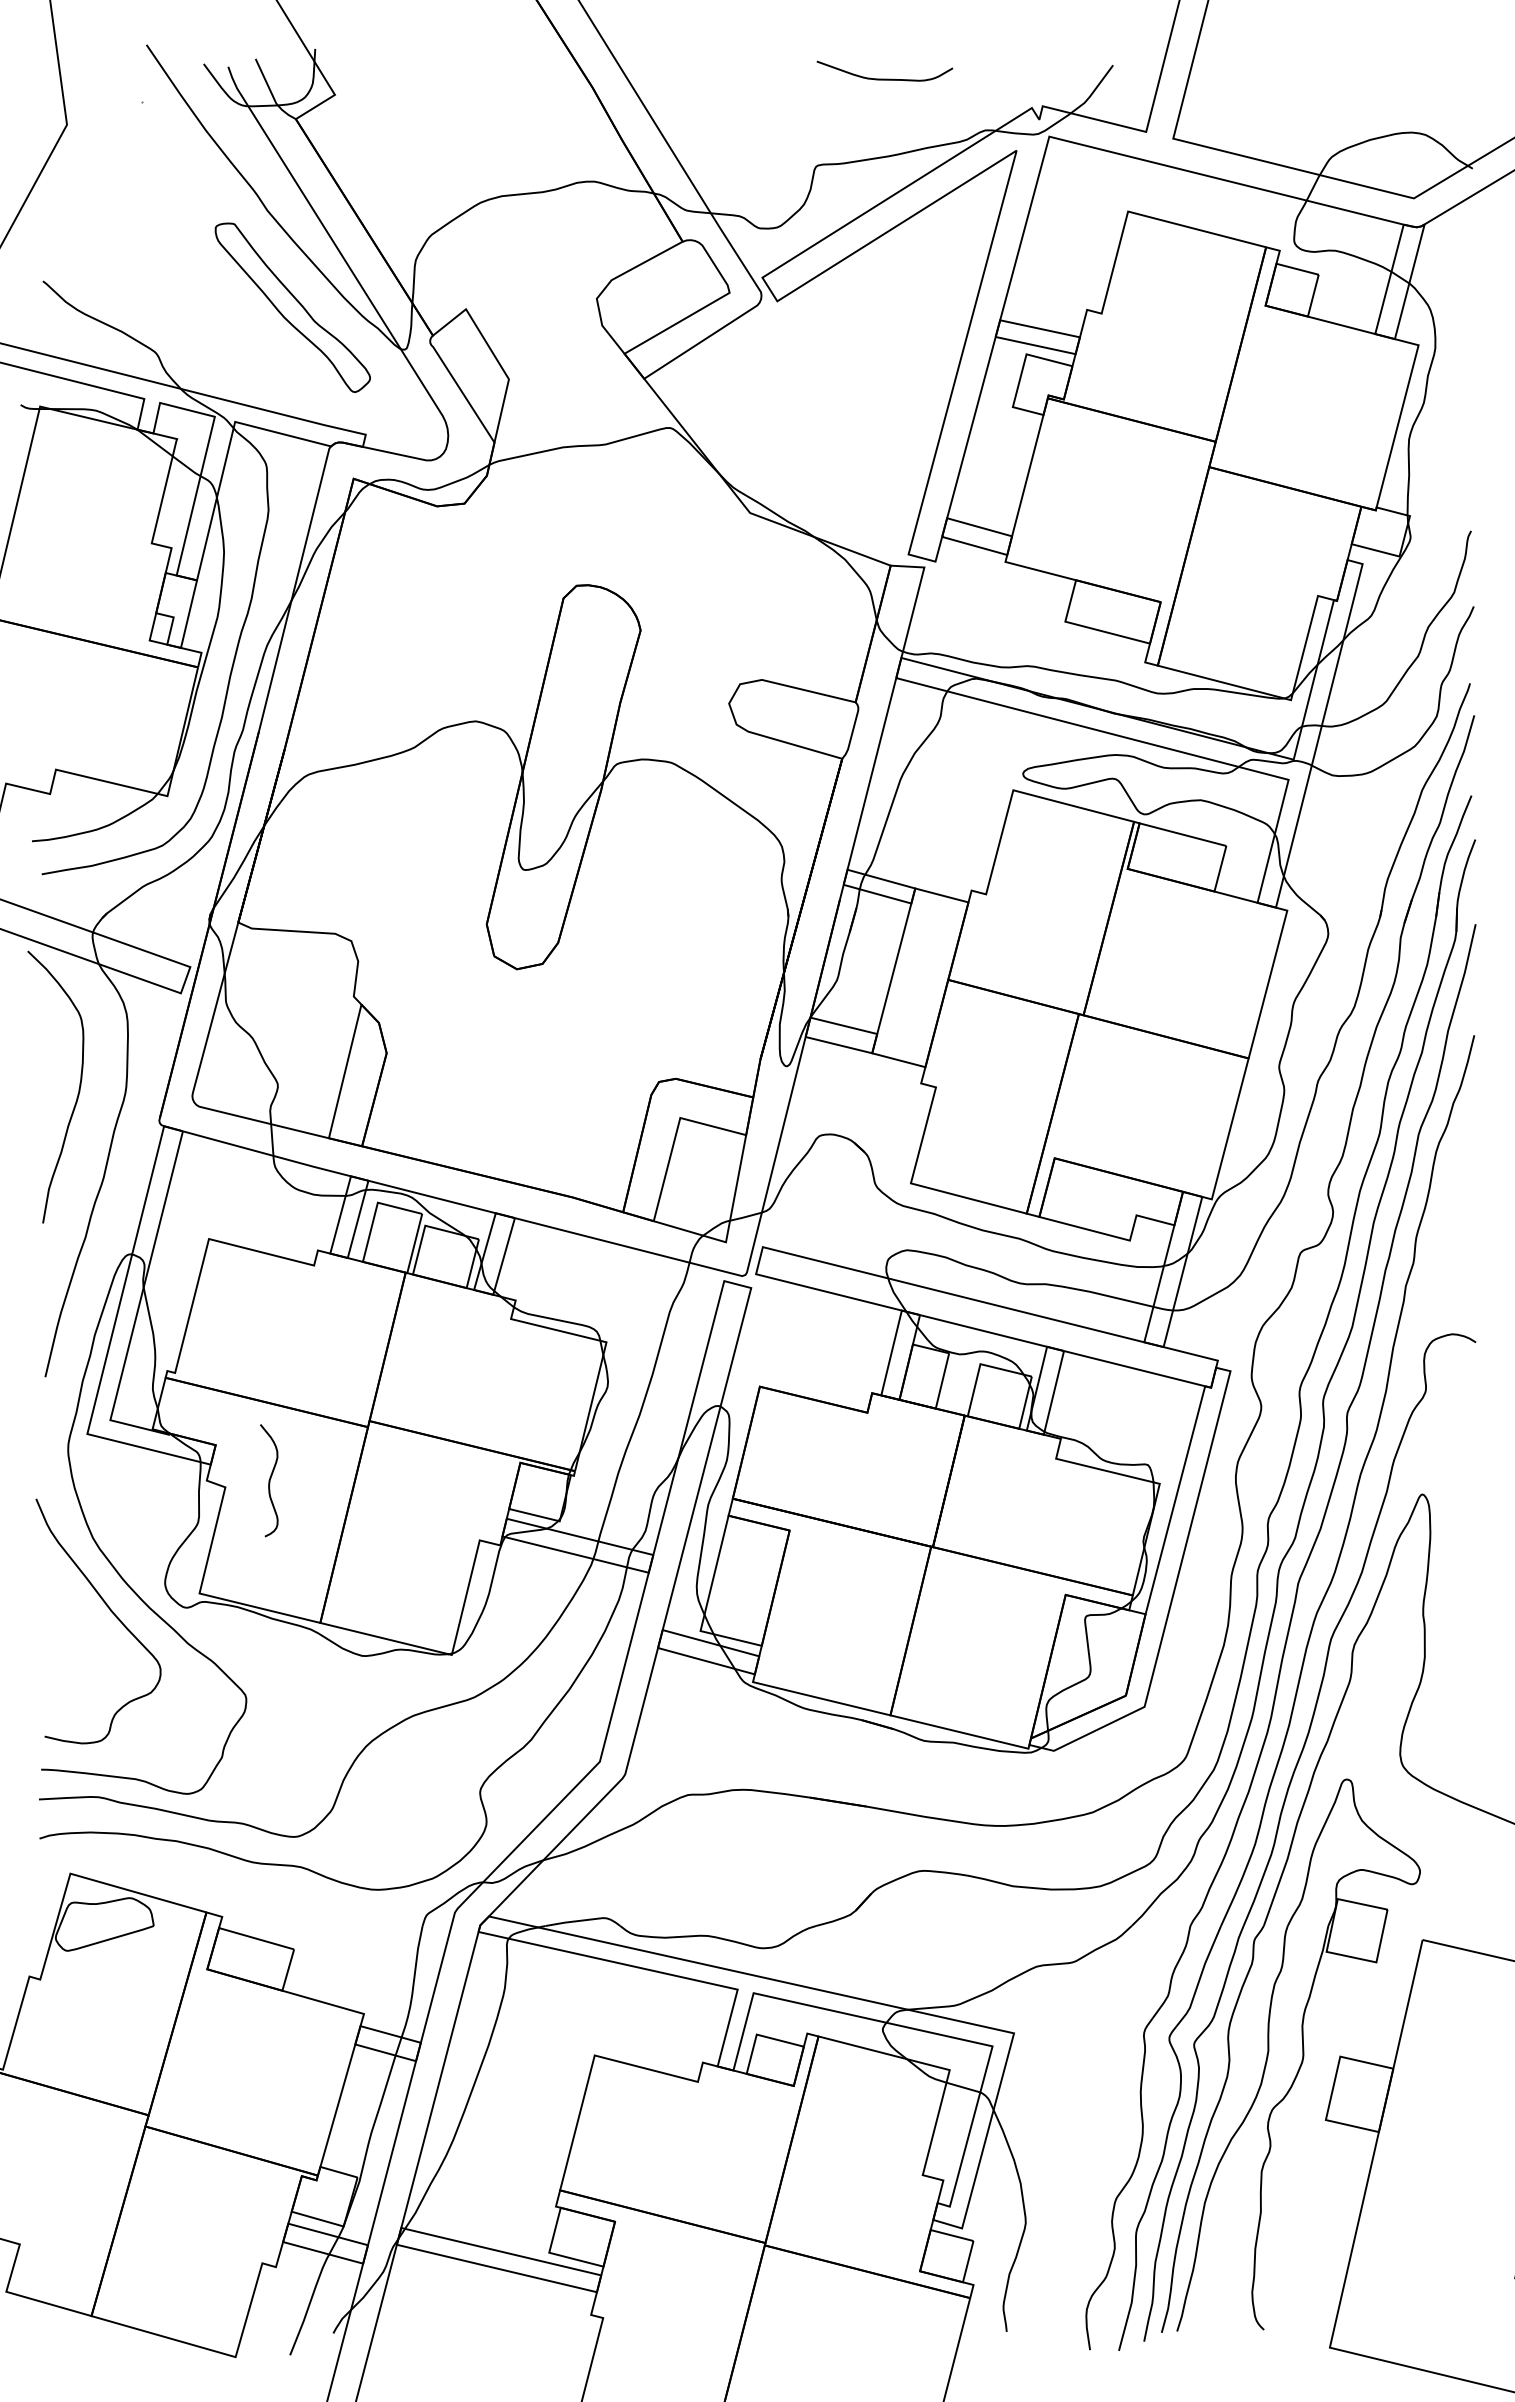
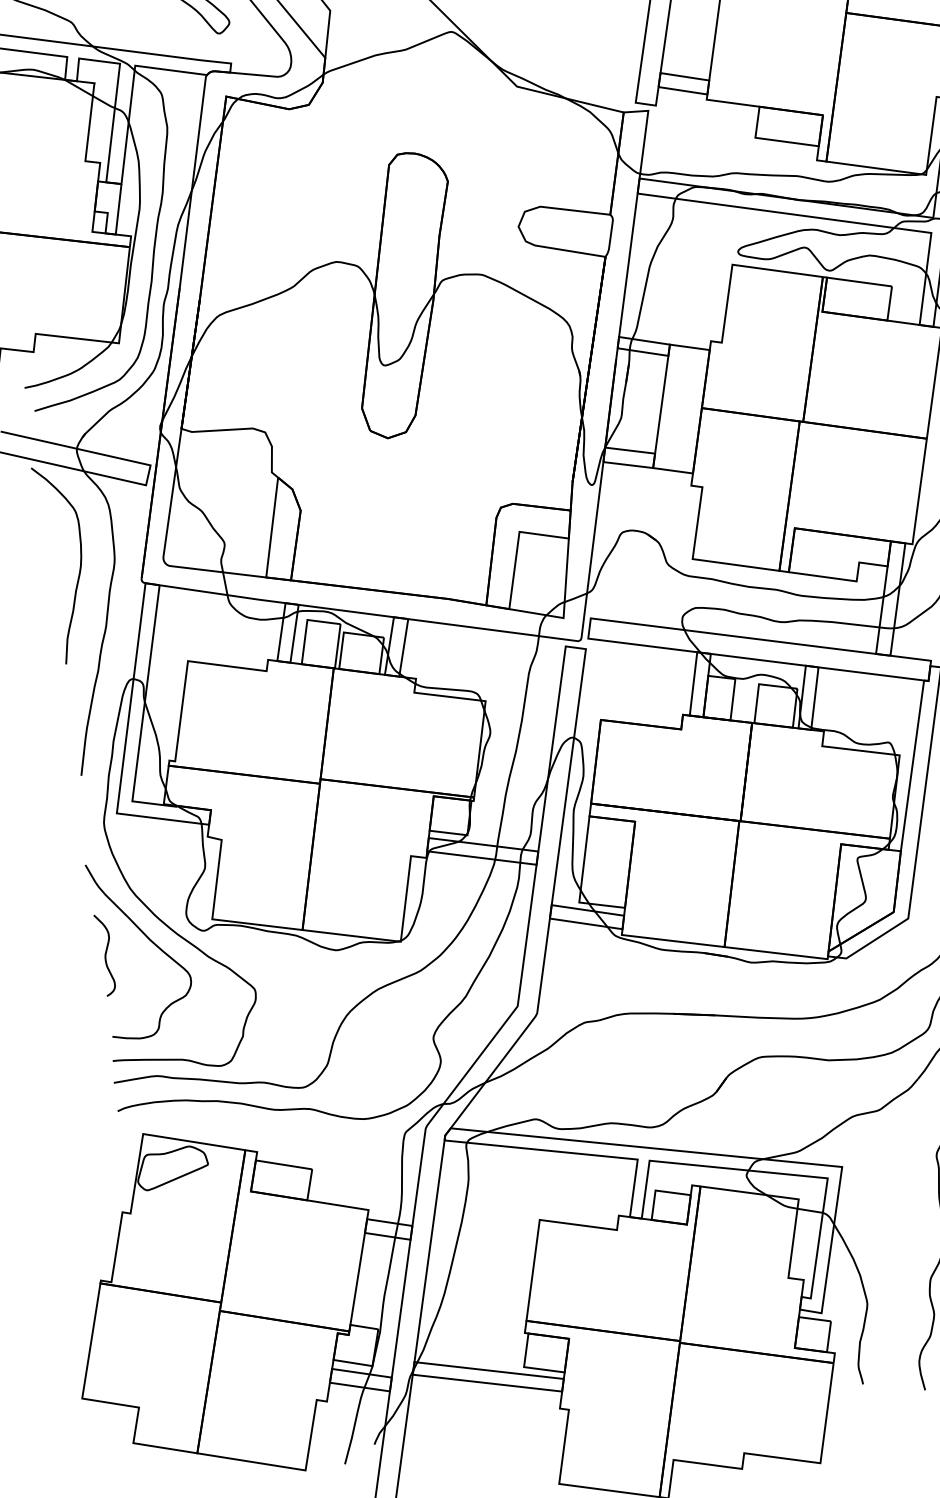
curve: (269, 1480) -> (105, 955), moved

